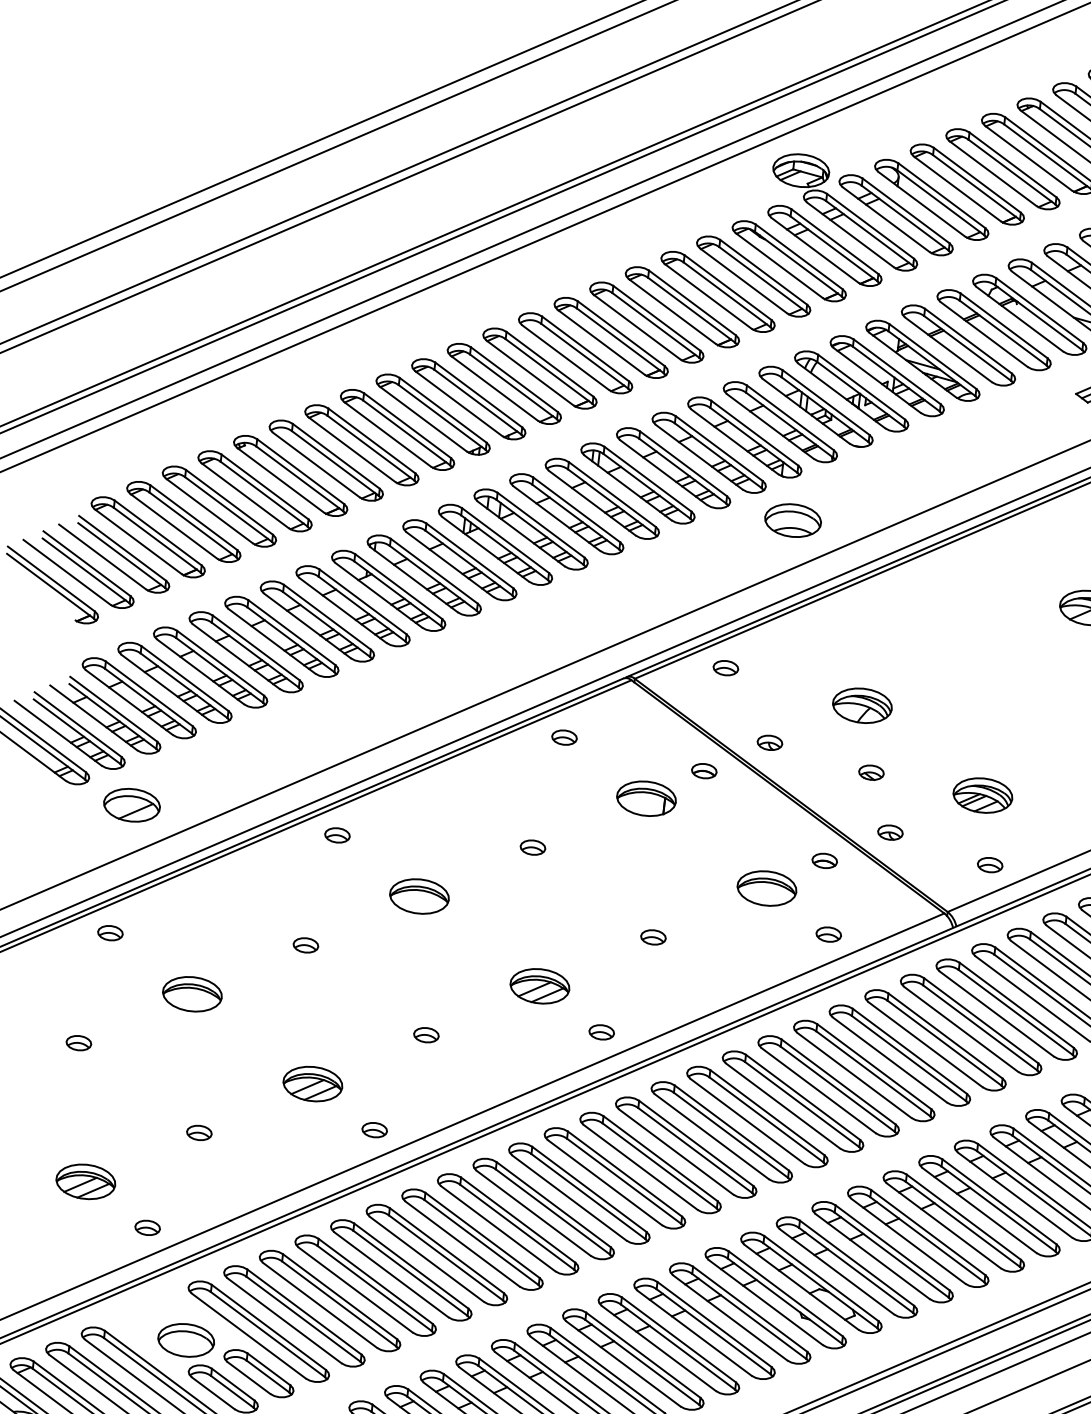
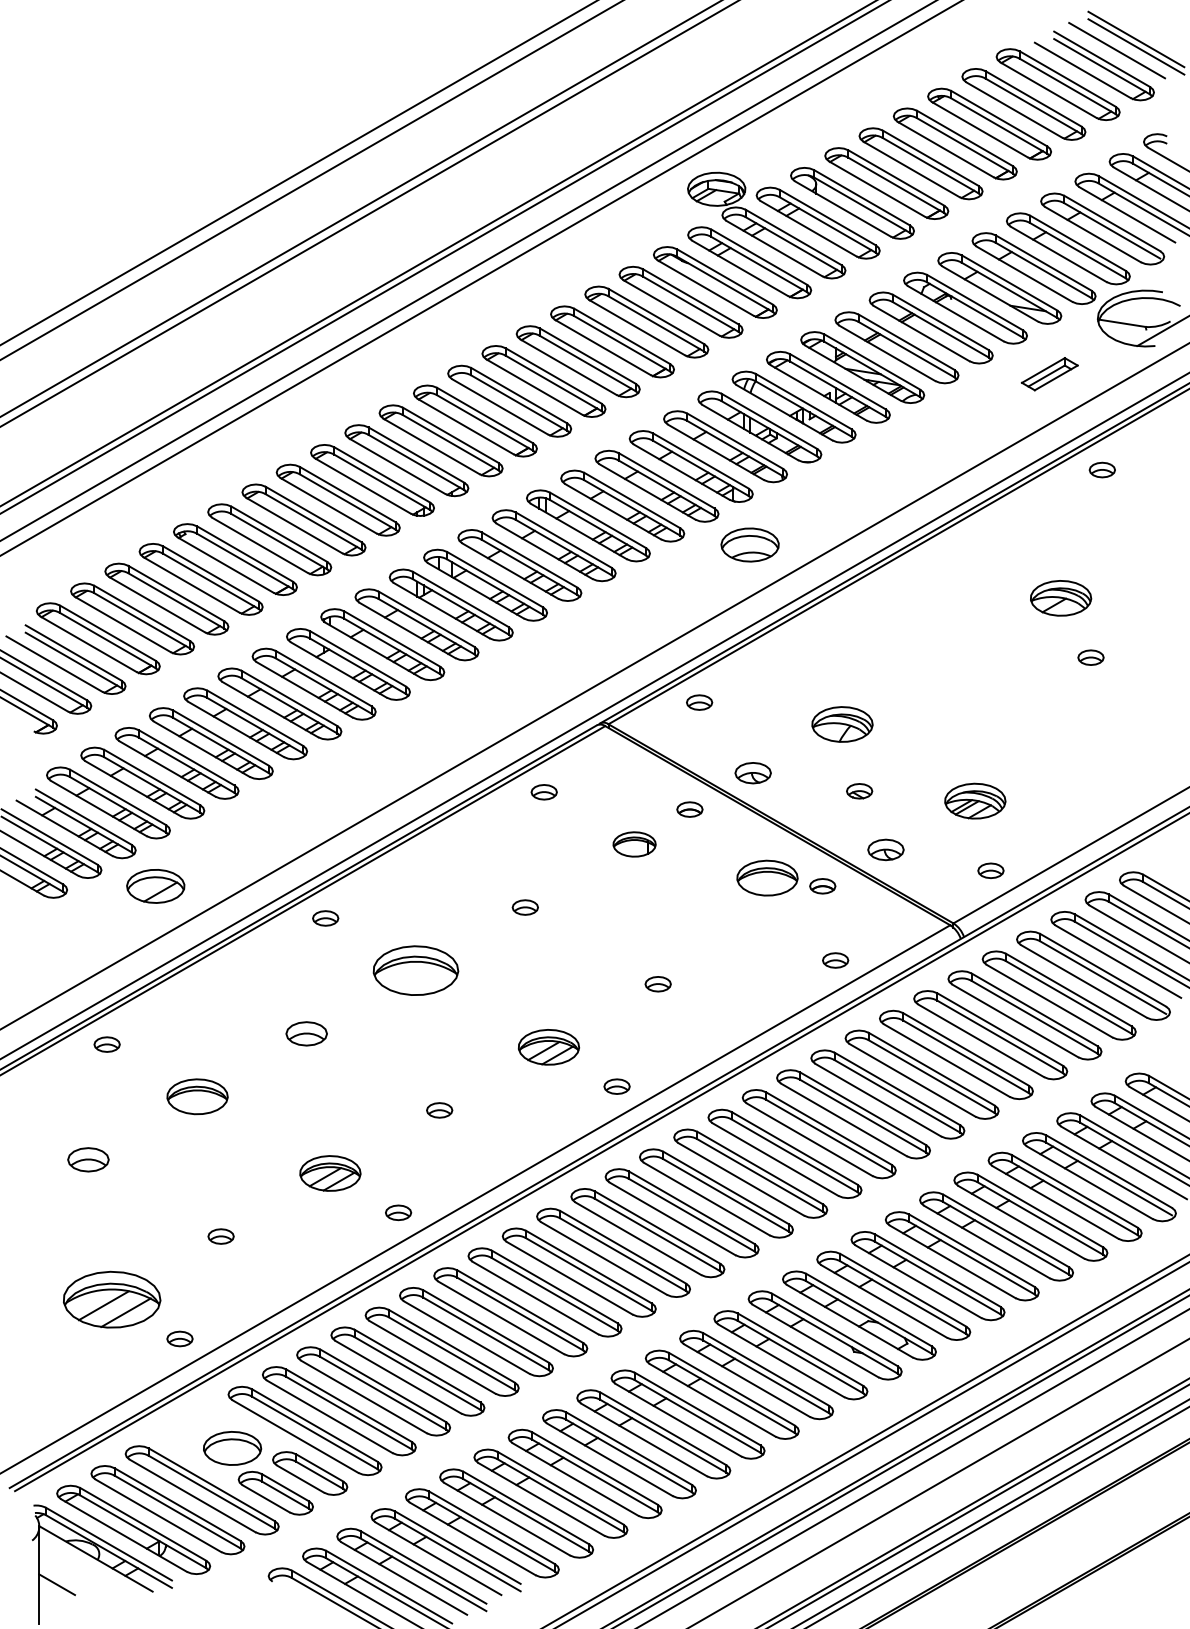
part: (769, 742) -> (752, 772), size x1.4
part: (646, 798) -> (634, 844), size x0.7
part: (131, 805) -> (155, 886), moved
part: (890, 832) -> (885, 849), size x1.4
part: (767, 887) -> (767, 877), moved
part: (419, 896) -> (416, 970), size x1.4
part: (305, 945) -> (306, 1033), size x1.6
part: (78, 1042) -> (87, 1159), size x1.6
part: (85, 1181) -> (111, 1299), size x1.6

